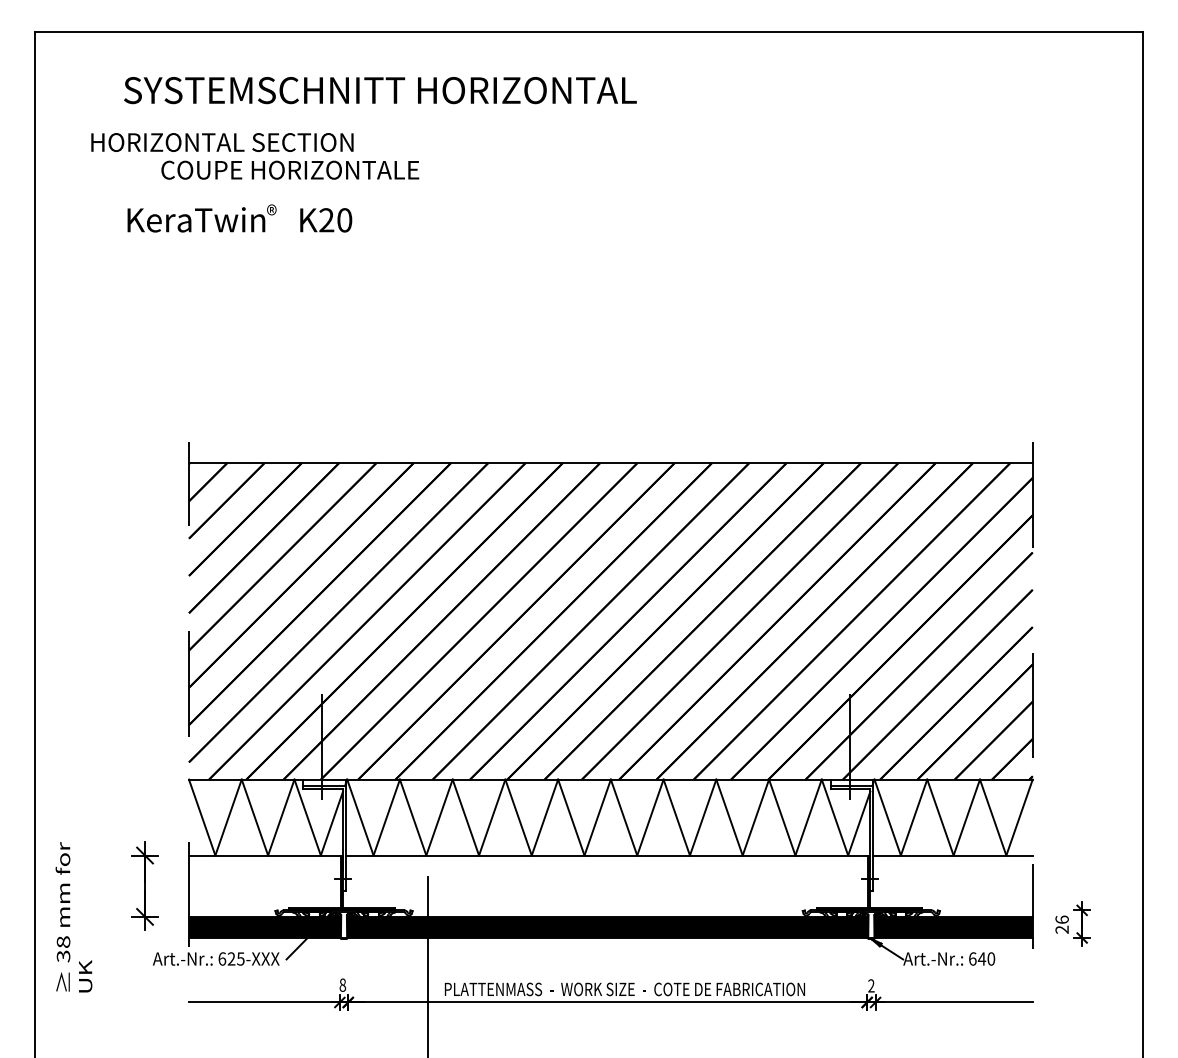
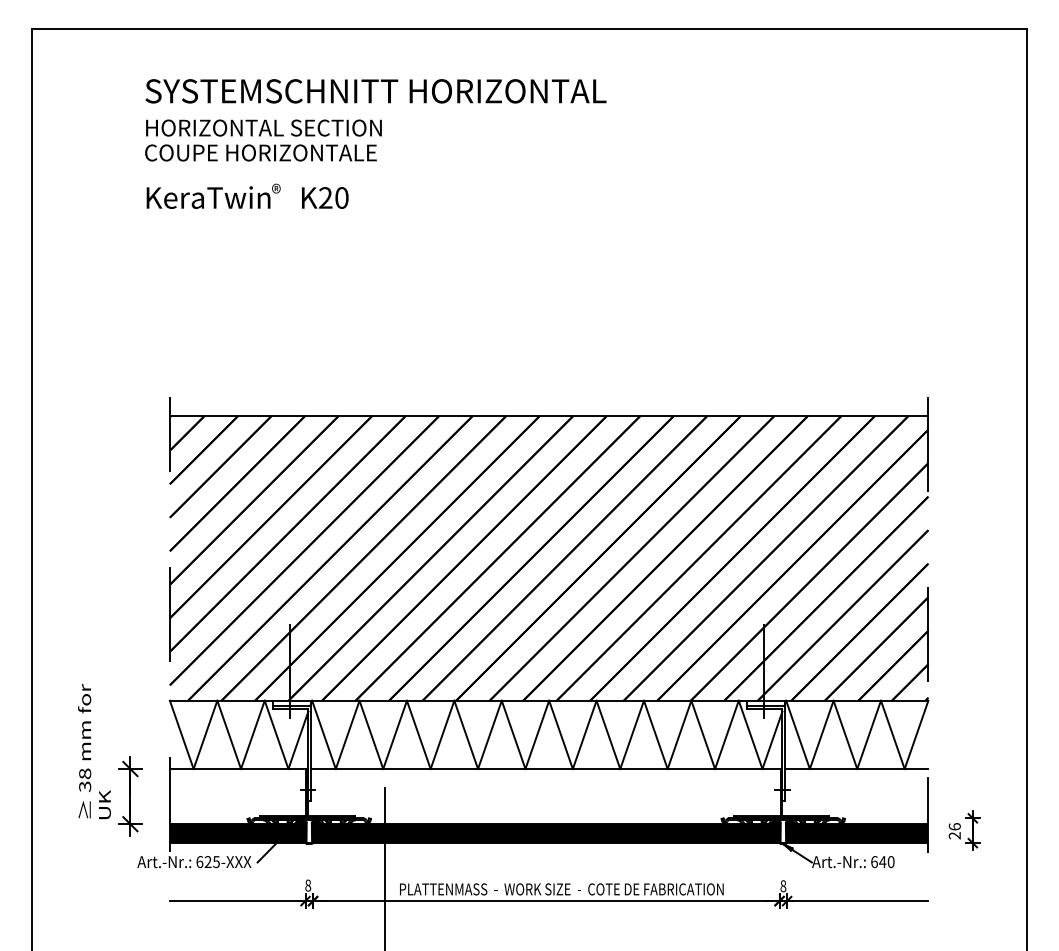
text: (379, 90) -> (375, 91), moved
text: (221, 141) -> (263, 127), moved
text: (239, 217) -> (247, 195), moved
text: (73, 917) -> (94, 751), moved
text: (871, 986) -> (783, 886), 2 -> 8

